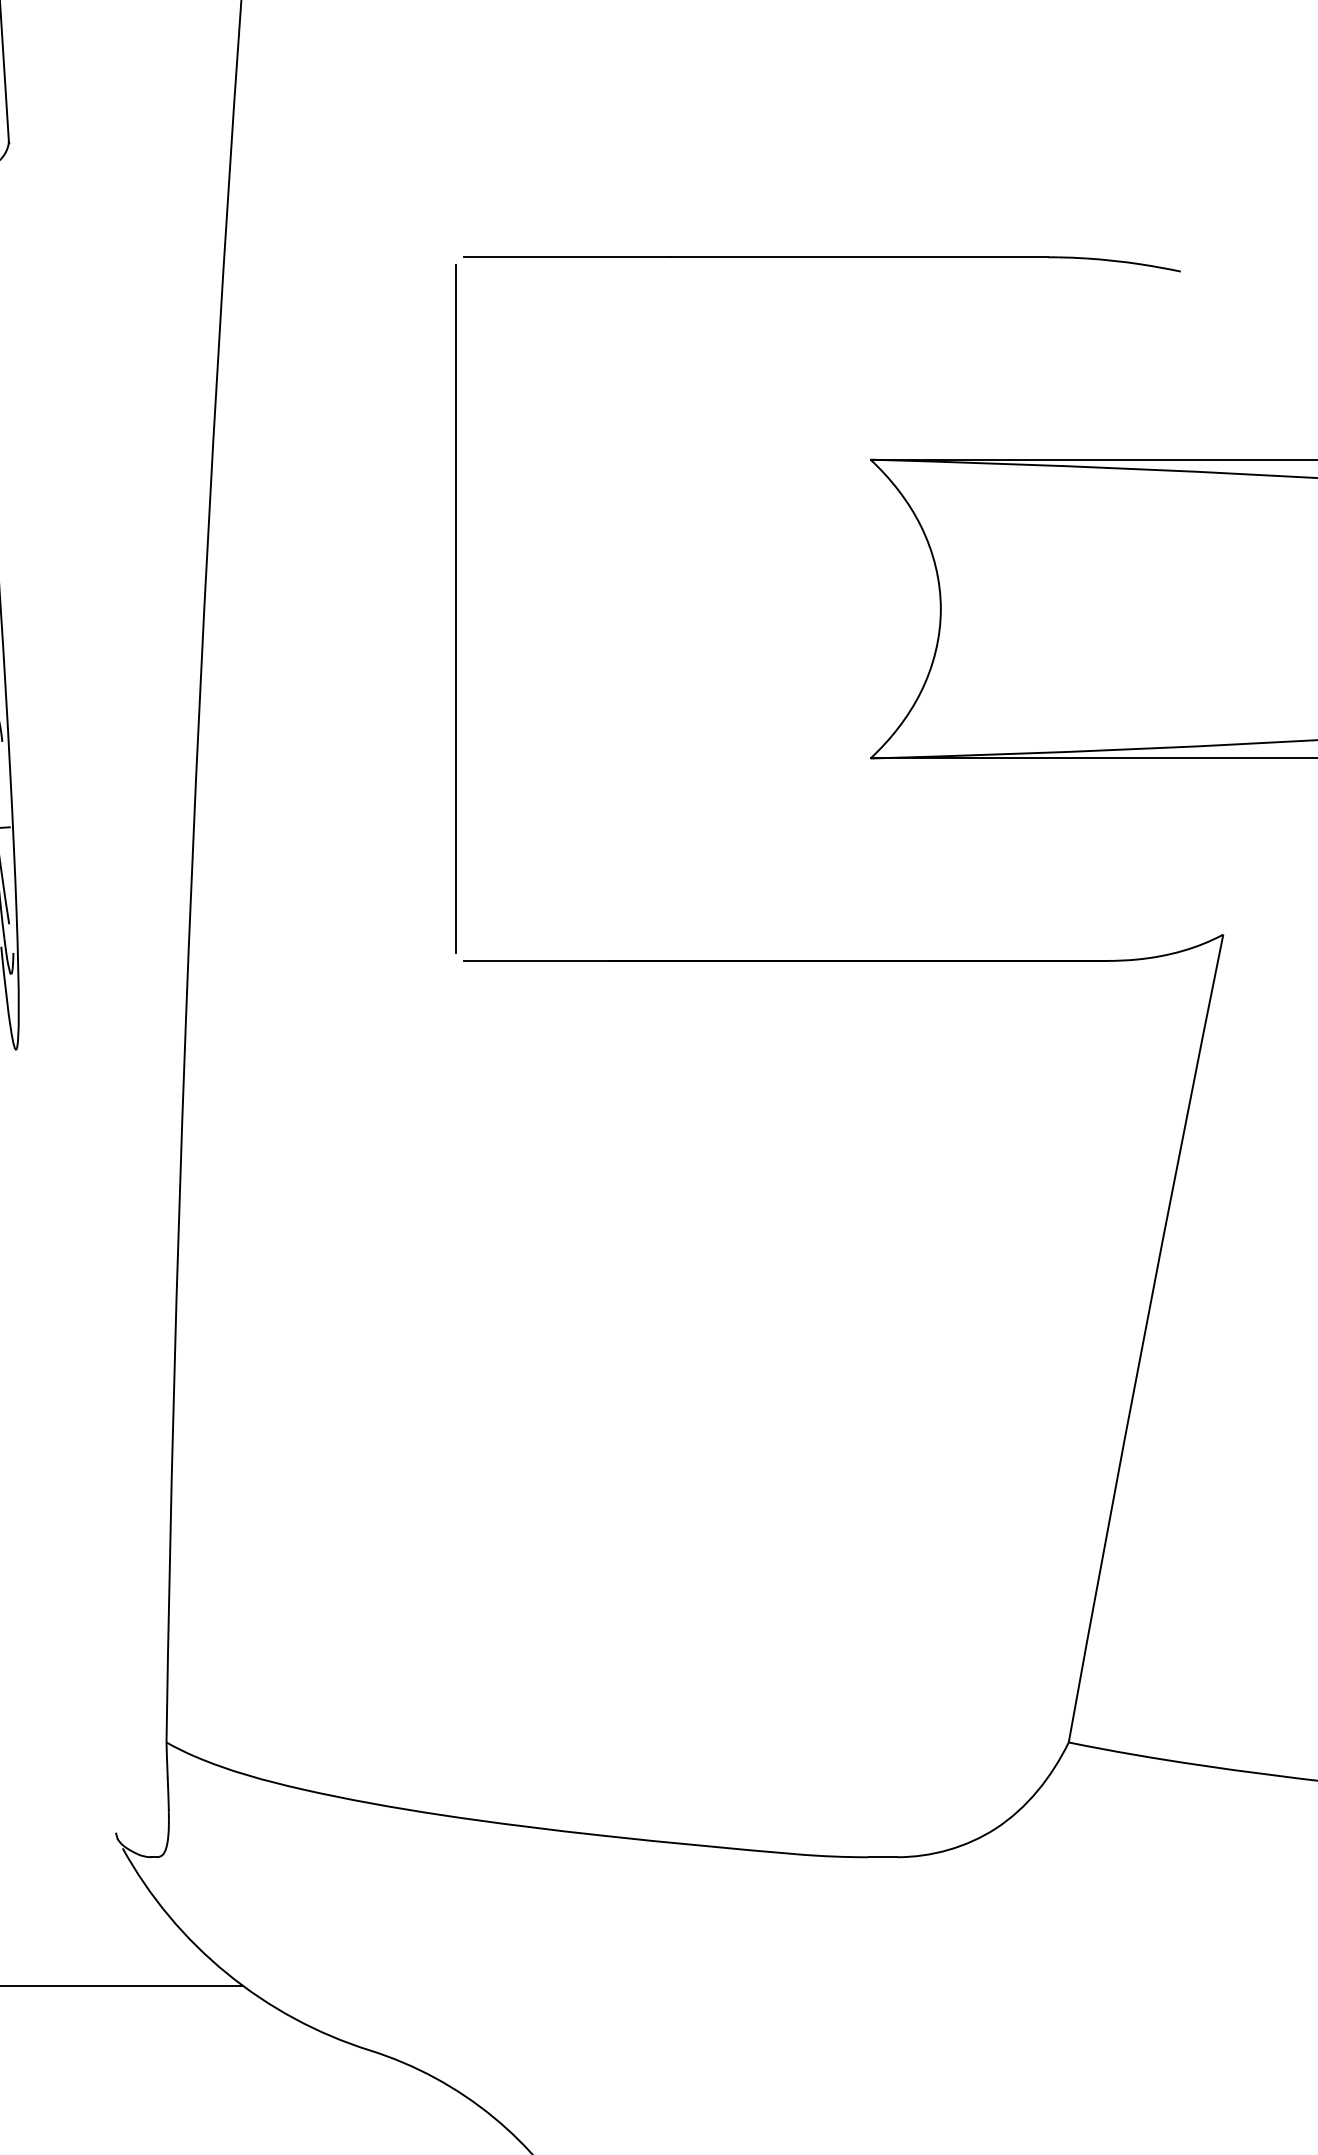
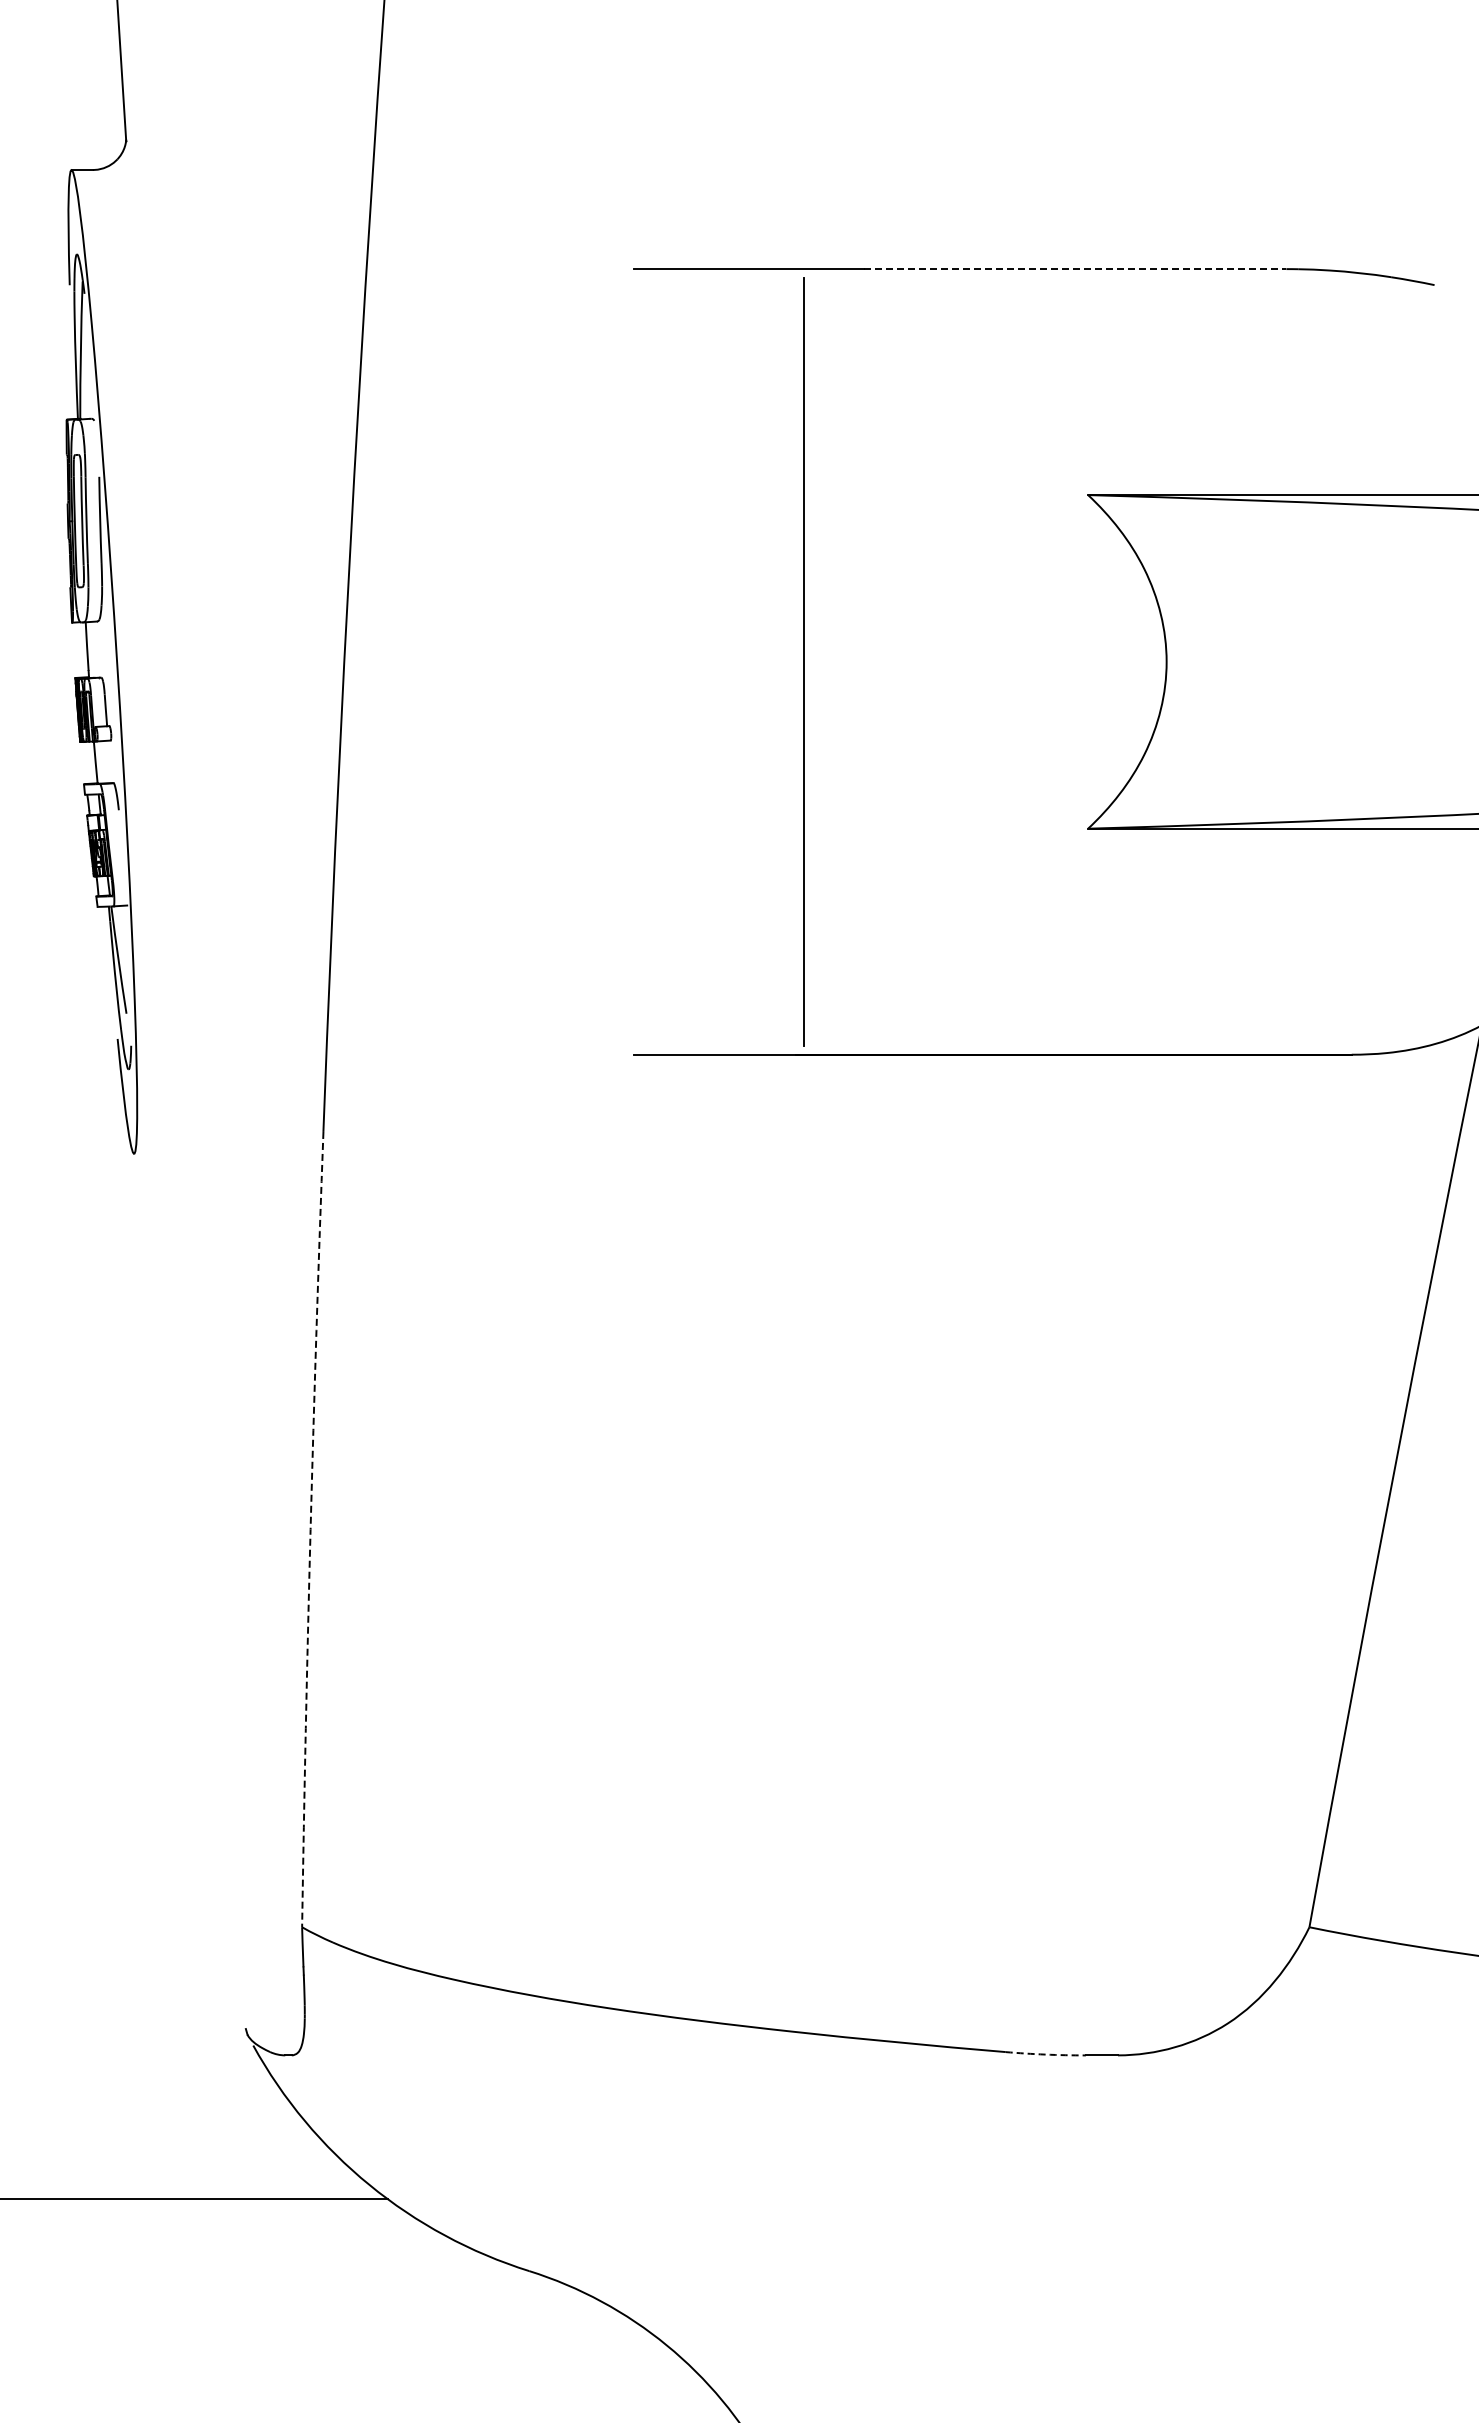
line: (859, 257) -> (1075, 269), solid -> dashed
line: (455, 608) -> (803, 661), moved
arc: (174, 1386) -> (310, 1529), solid -> dashed
arc: (832, 1856) -> (1045, 2054), solid -> dashed

